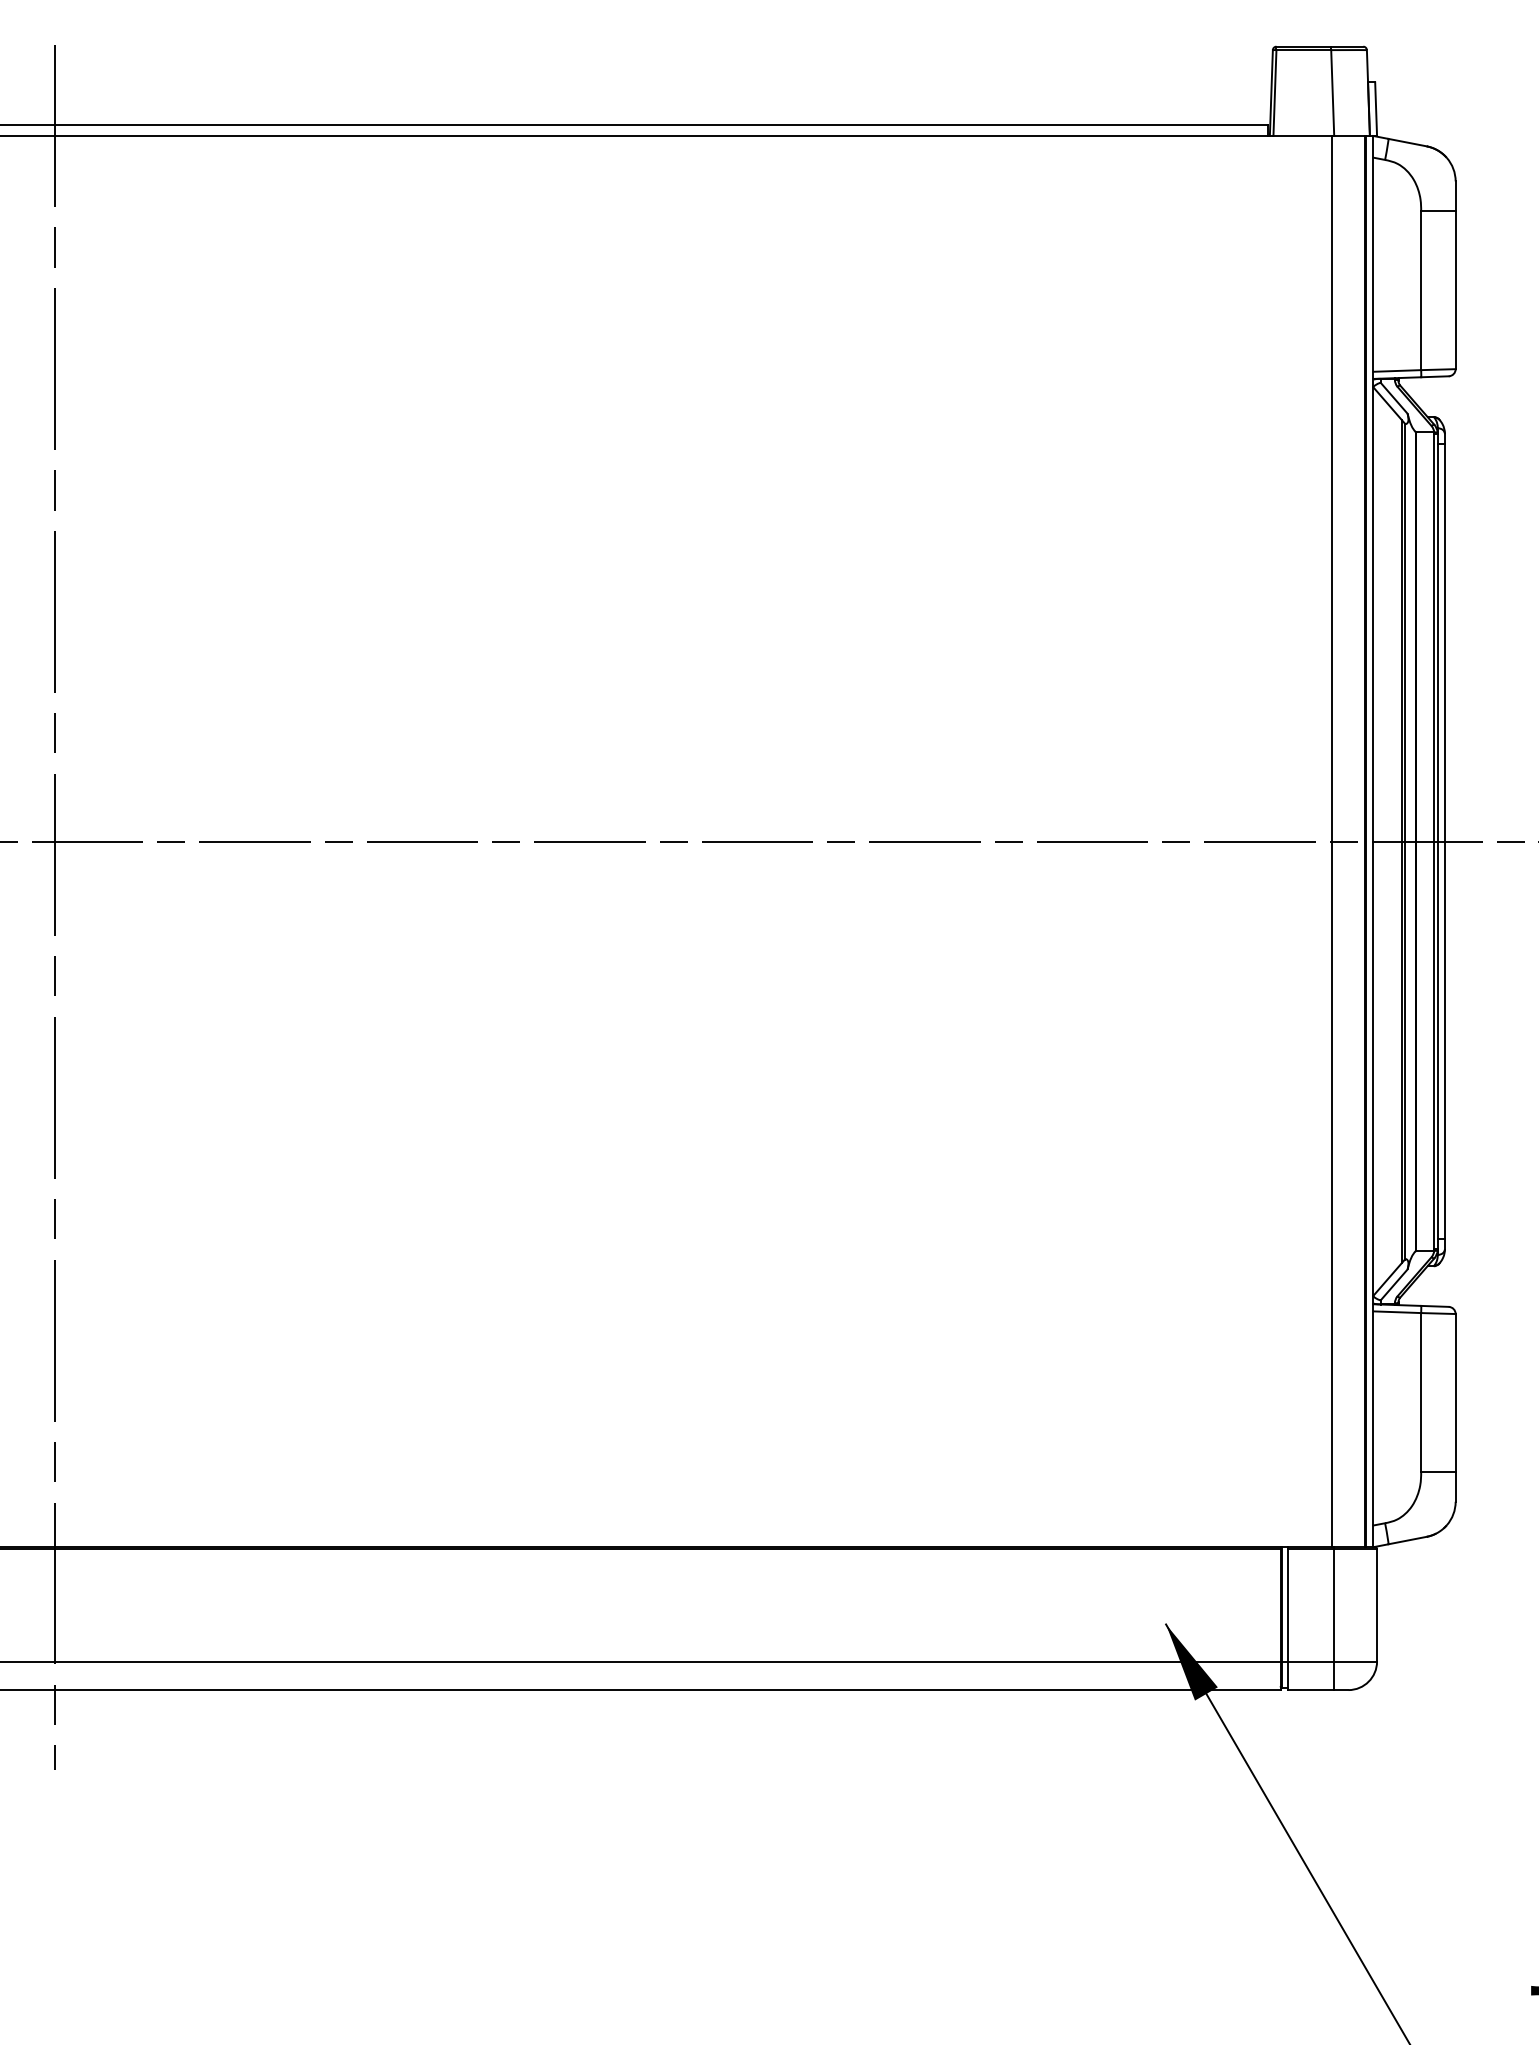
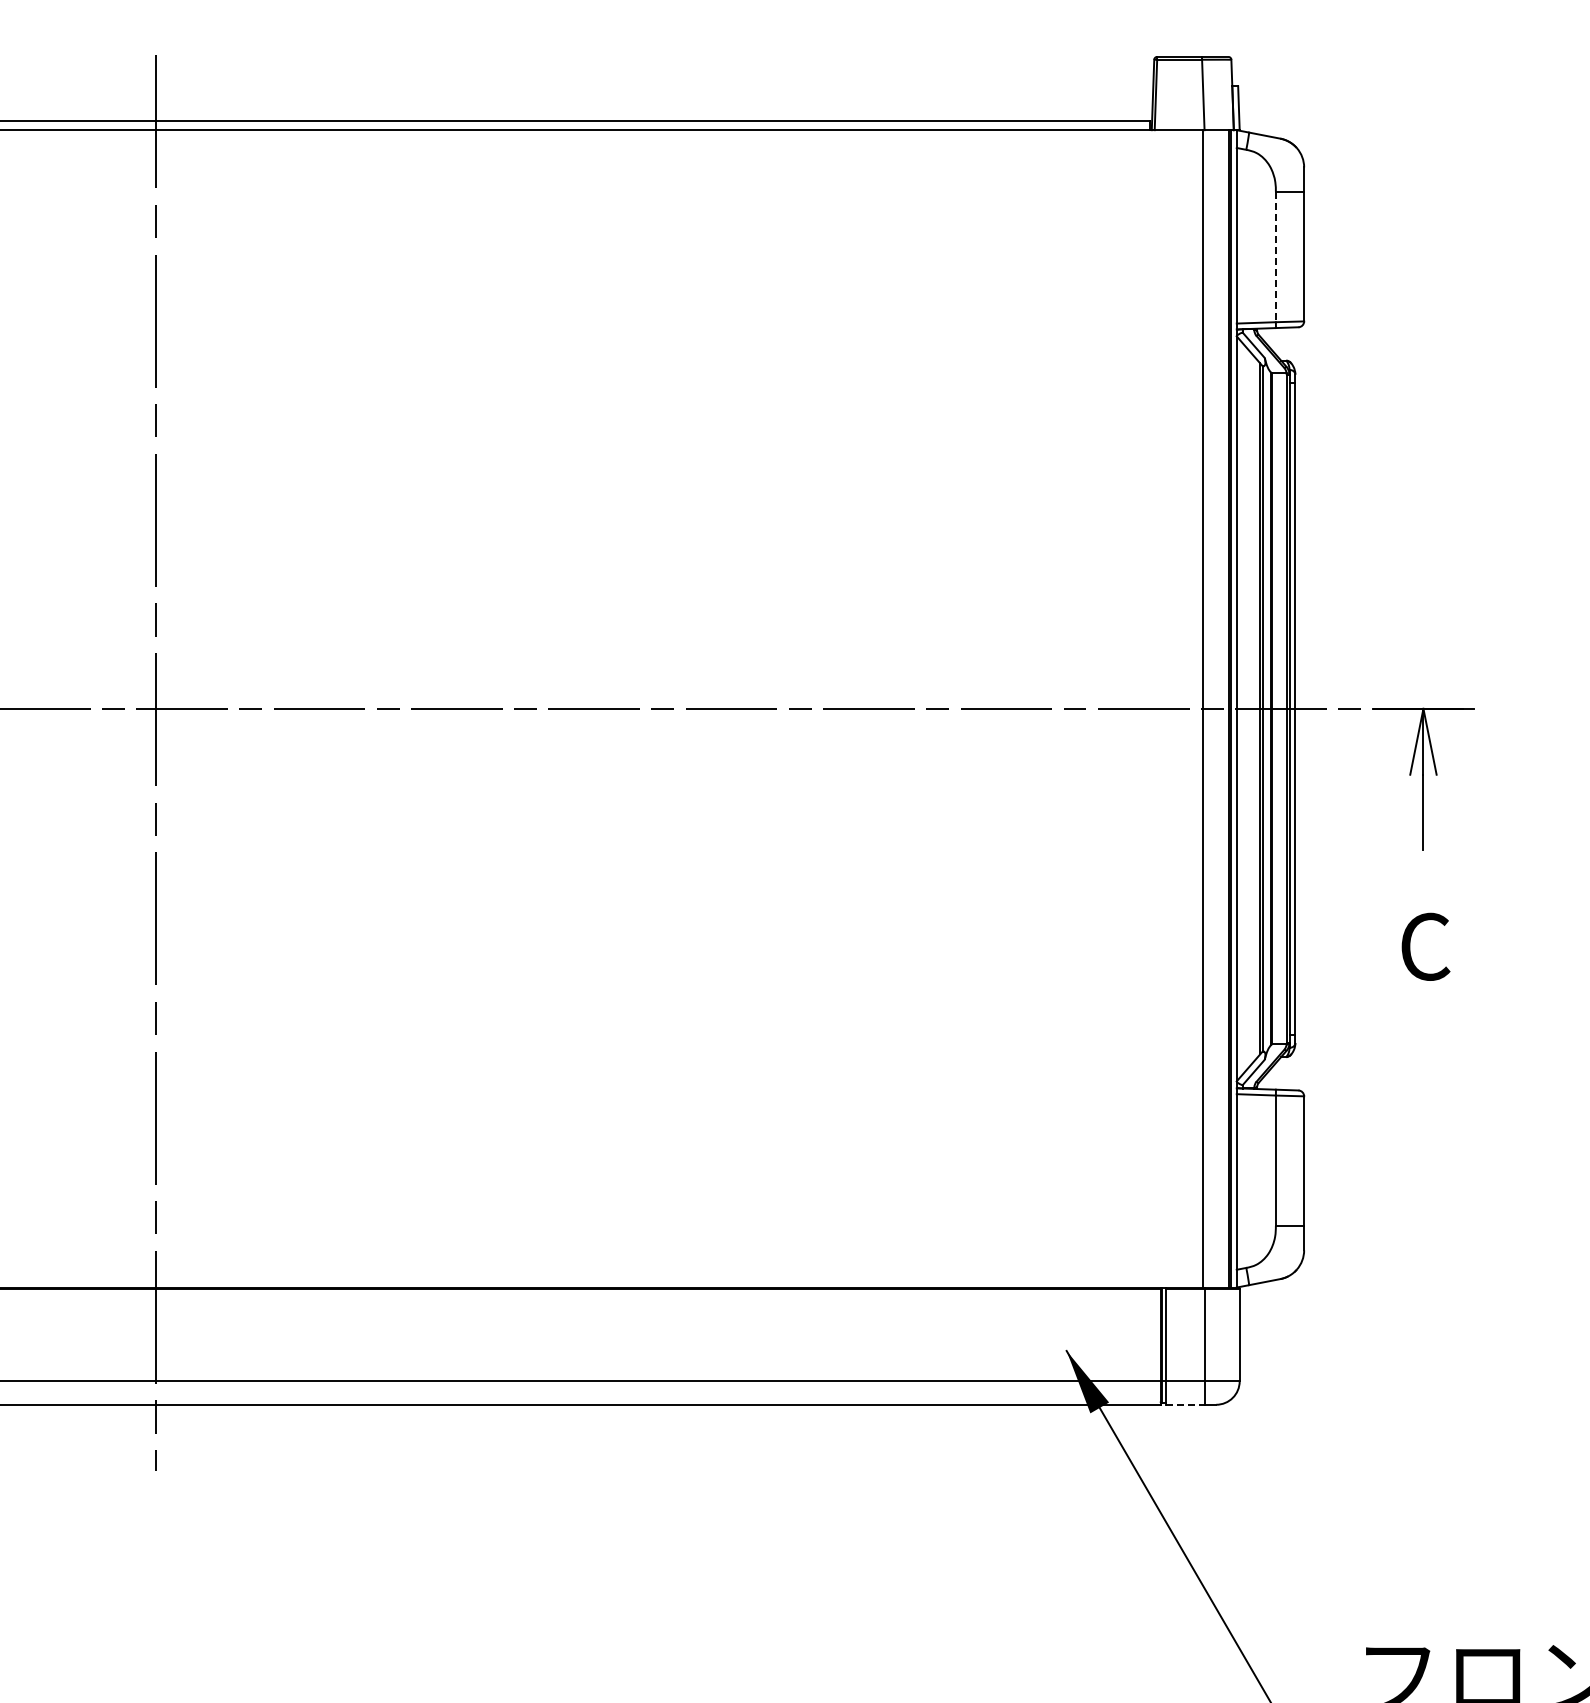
line: (1420, 291) -> (1275, 257), solid -> dashed
line: (1310, 1689) -> (1185, 1404), solid -> dashed

